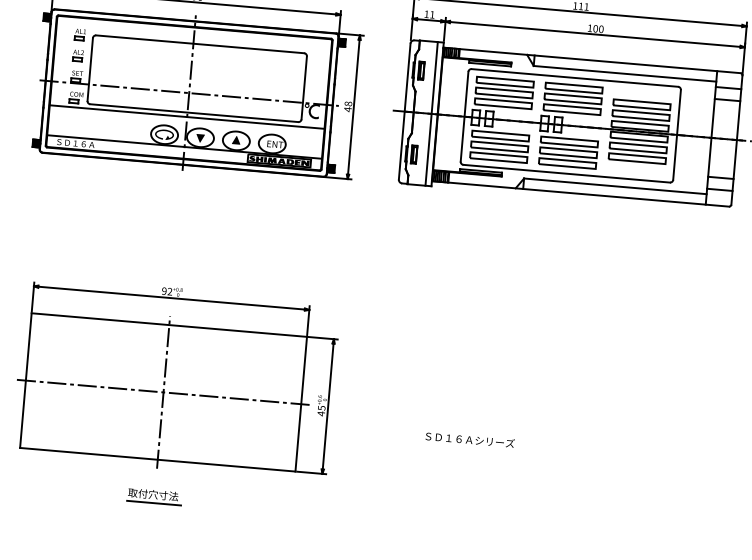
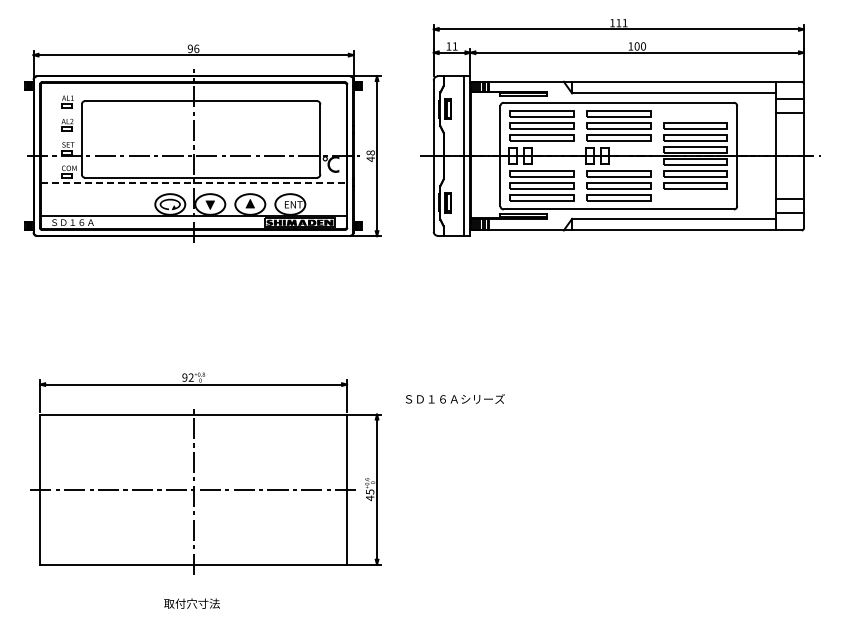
line: (187, 116) -> (194, 182), solid -> dashed
text: (469, 439) -> (454, 398), moved
line: (153, 503) -> (193, 613), removed

